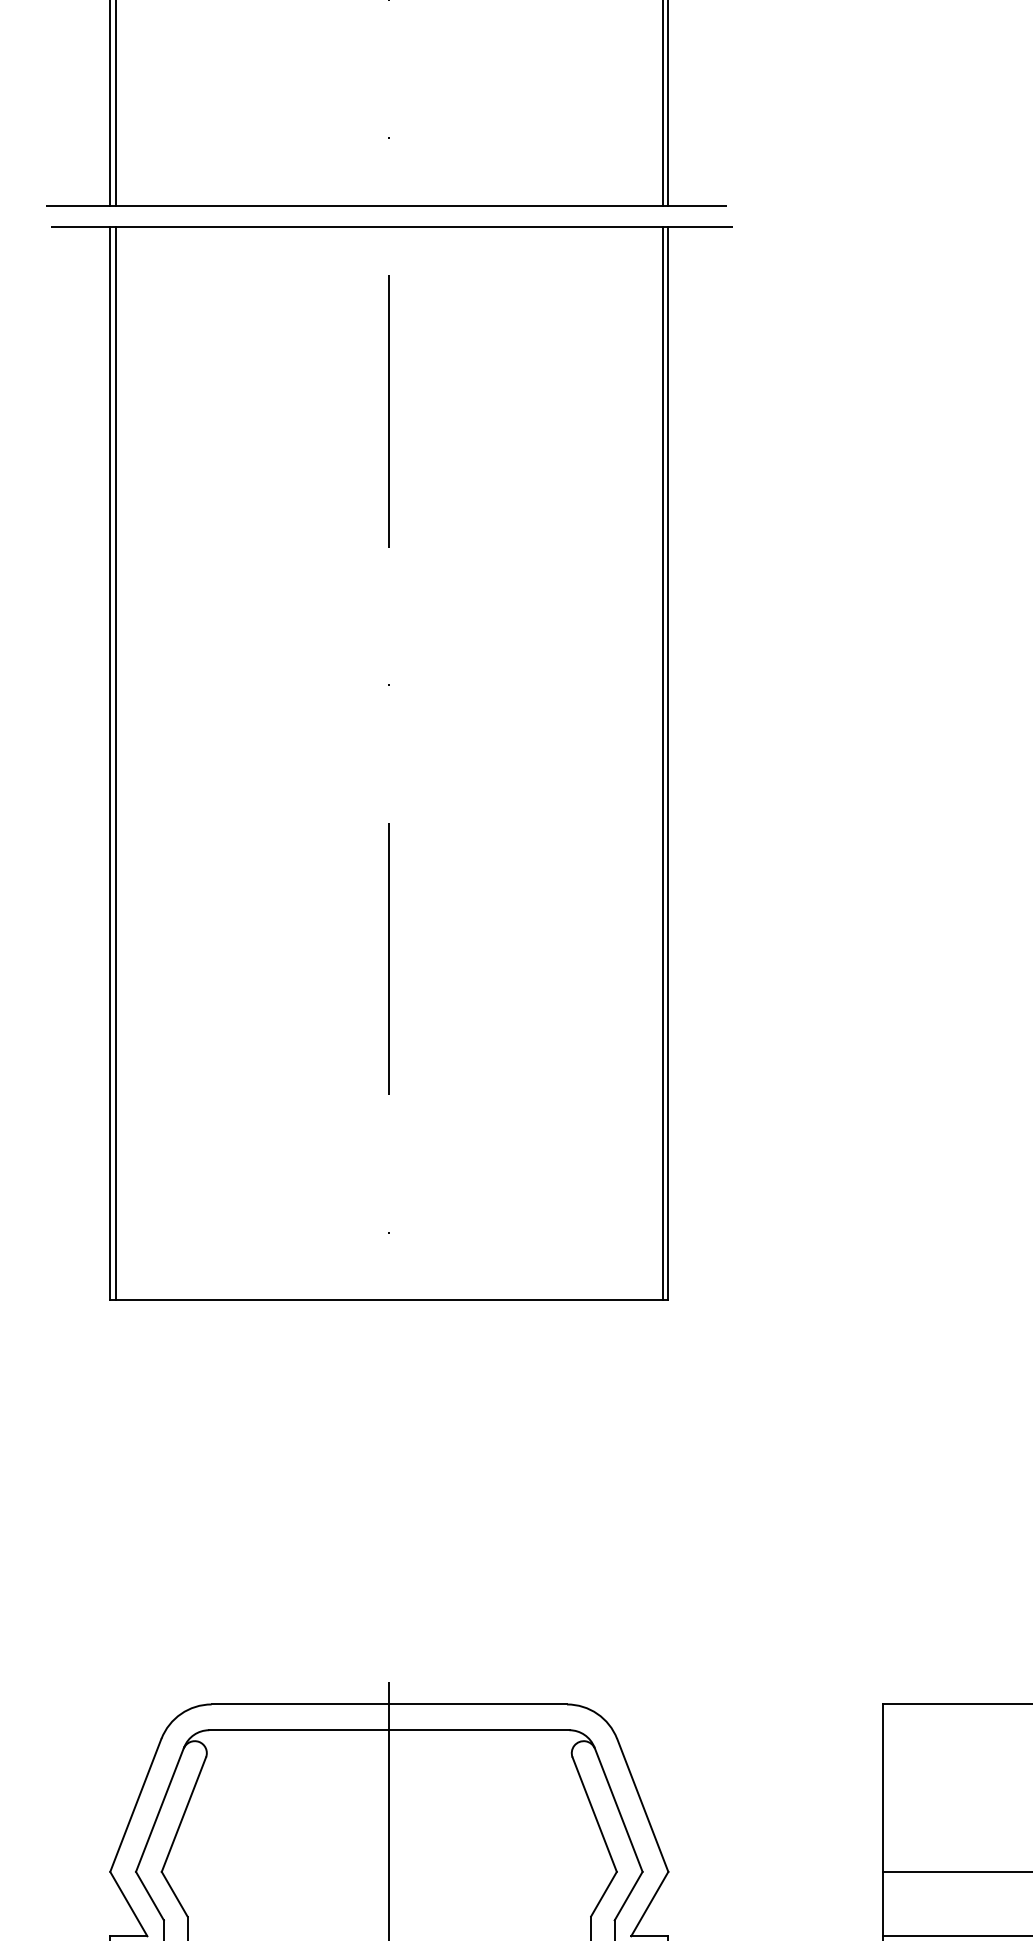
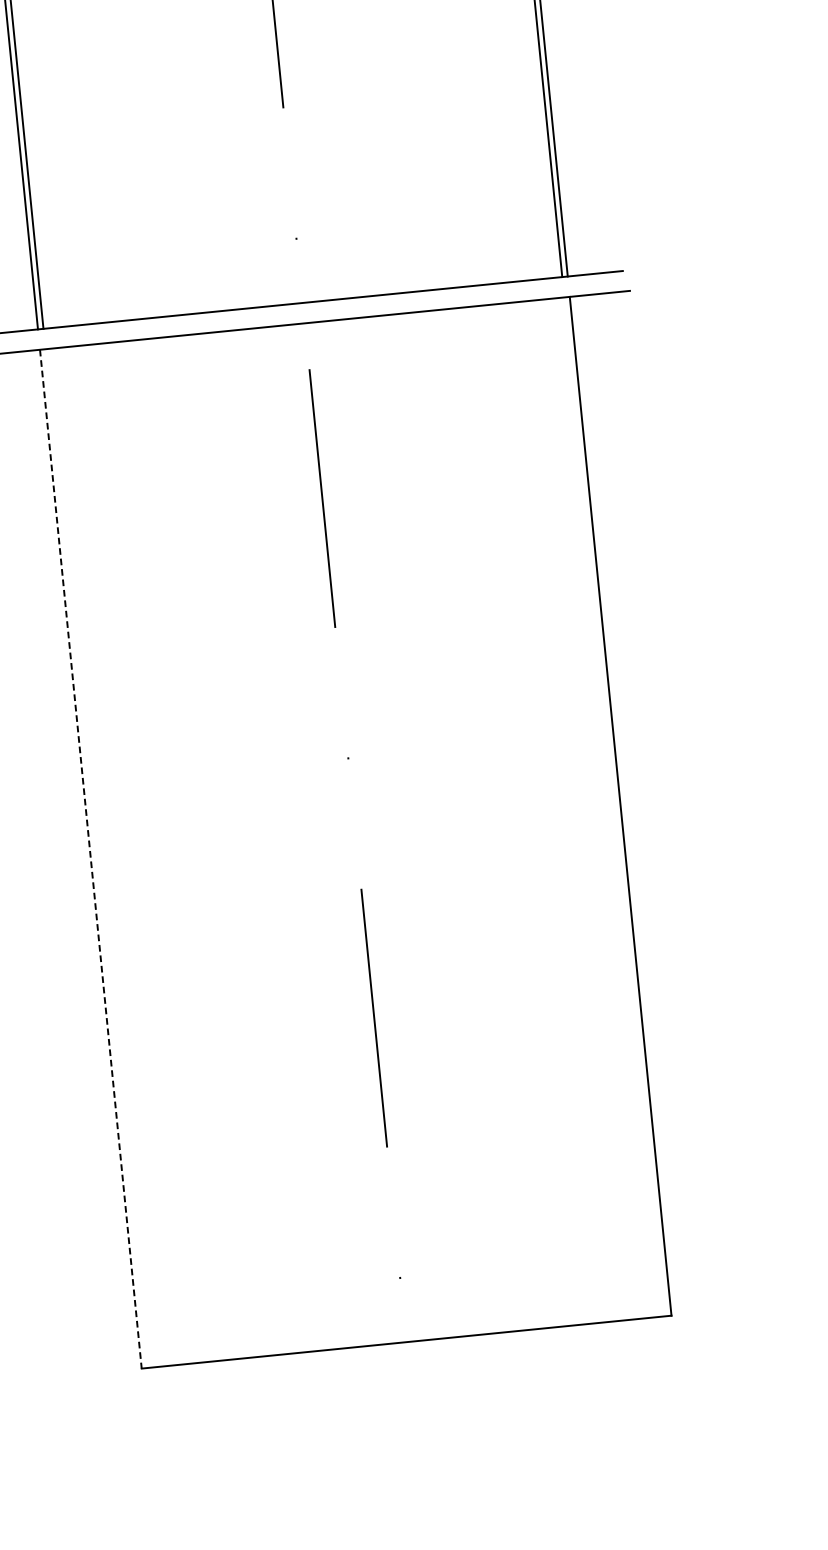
line: (110, 763) -> (91, 859), solid -> dashed
line: (116, 763) -> (96, 858), removed
line: (662, 763) -> (615, 806), removed

